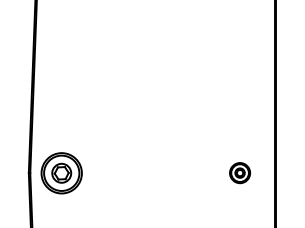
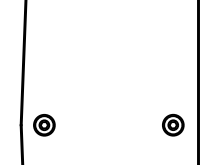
part: (61, 172) -> (44, 124), size x0.71
part: (239, 172) -> (172, 124), size x1.43

